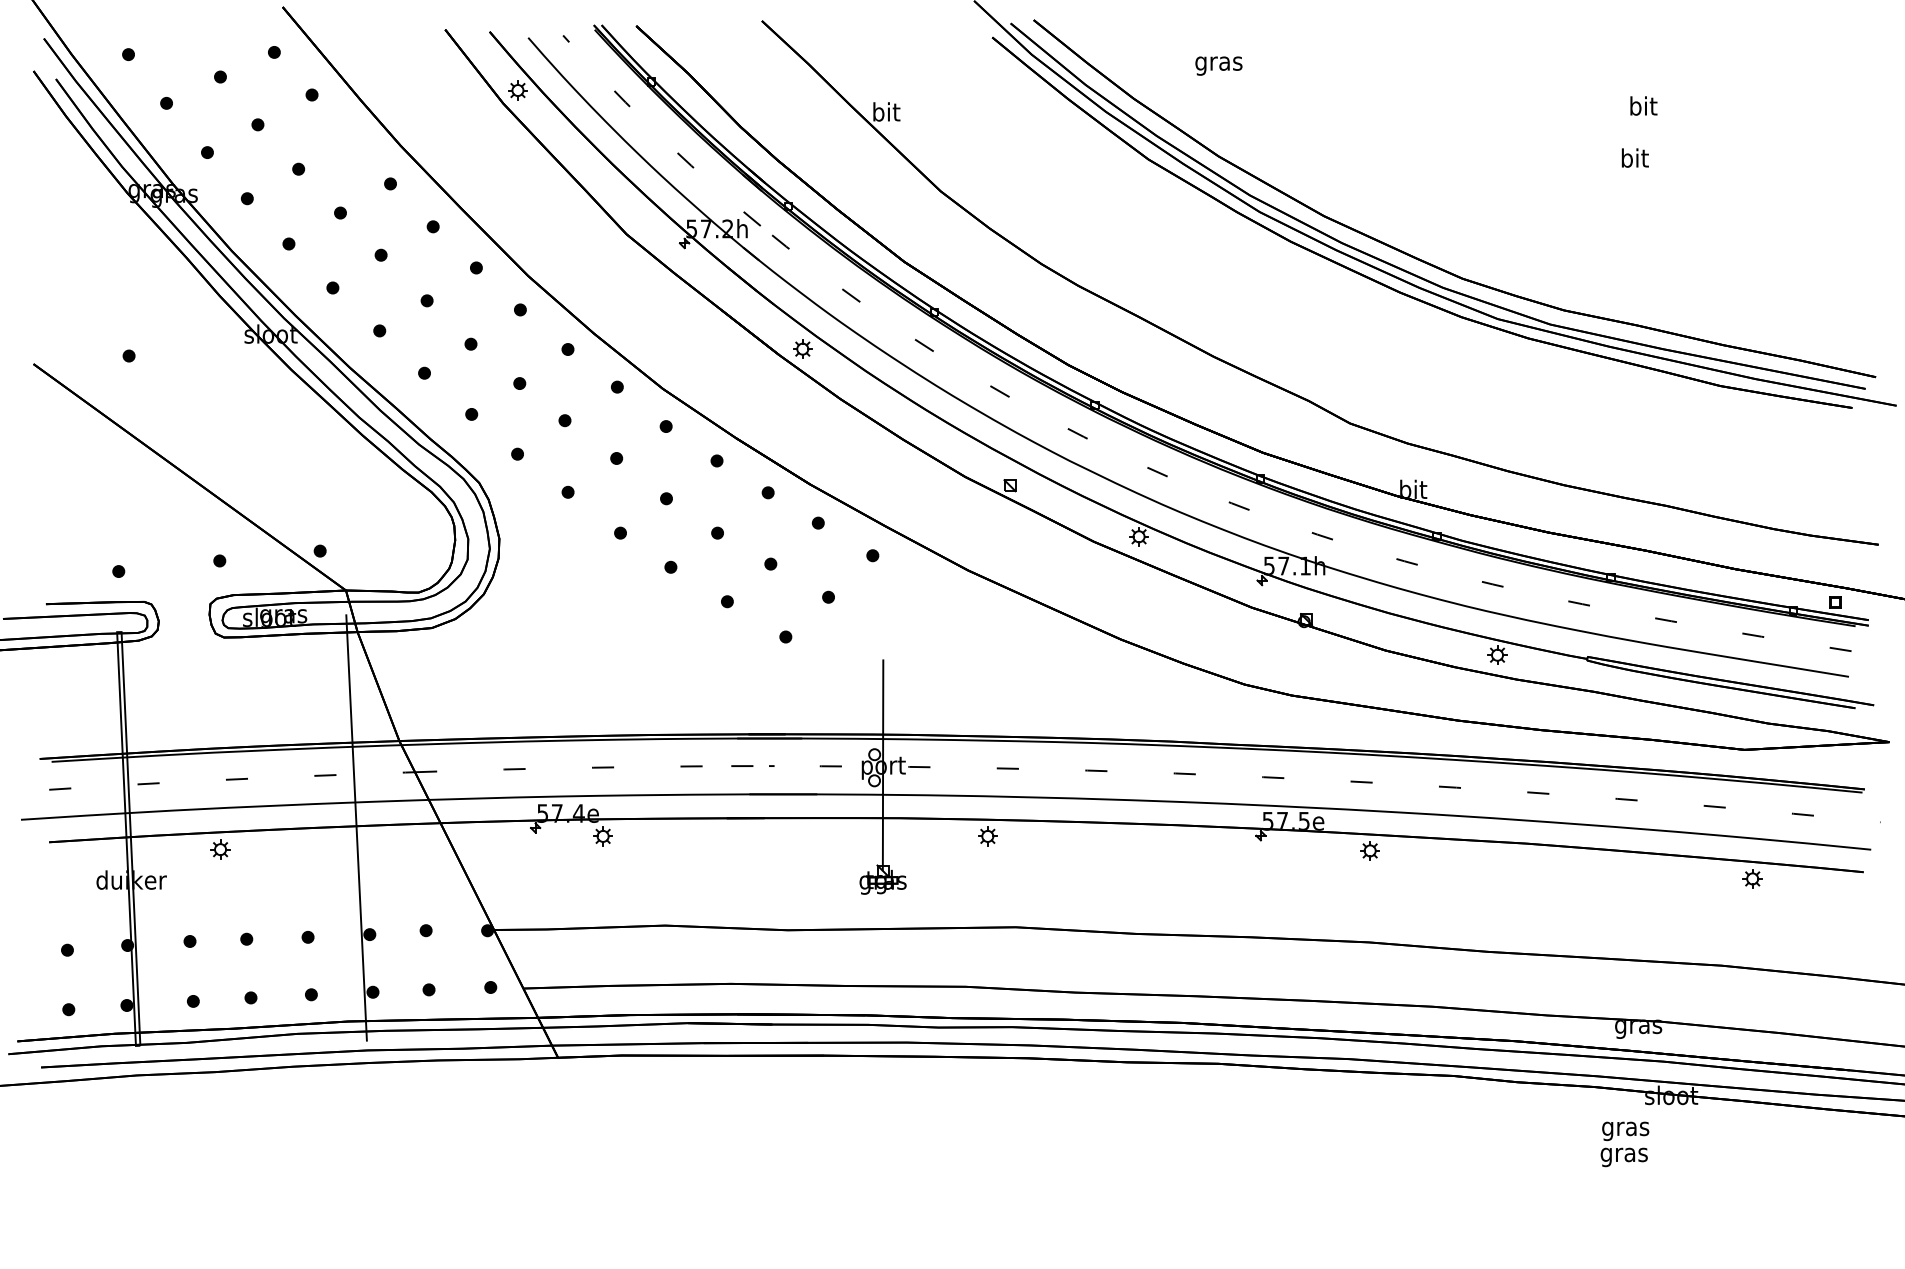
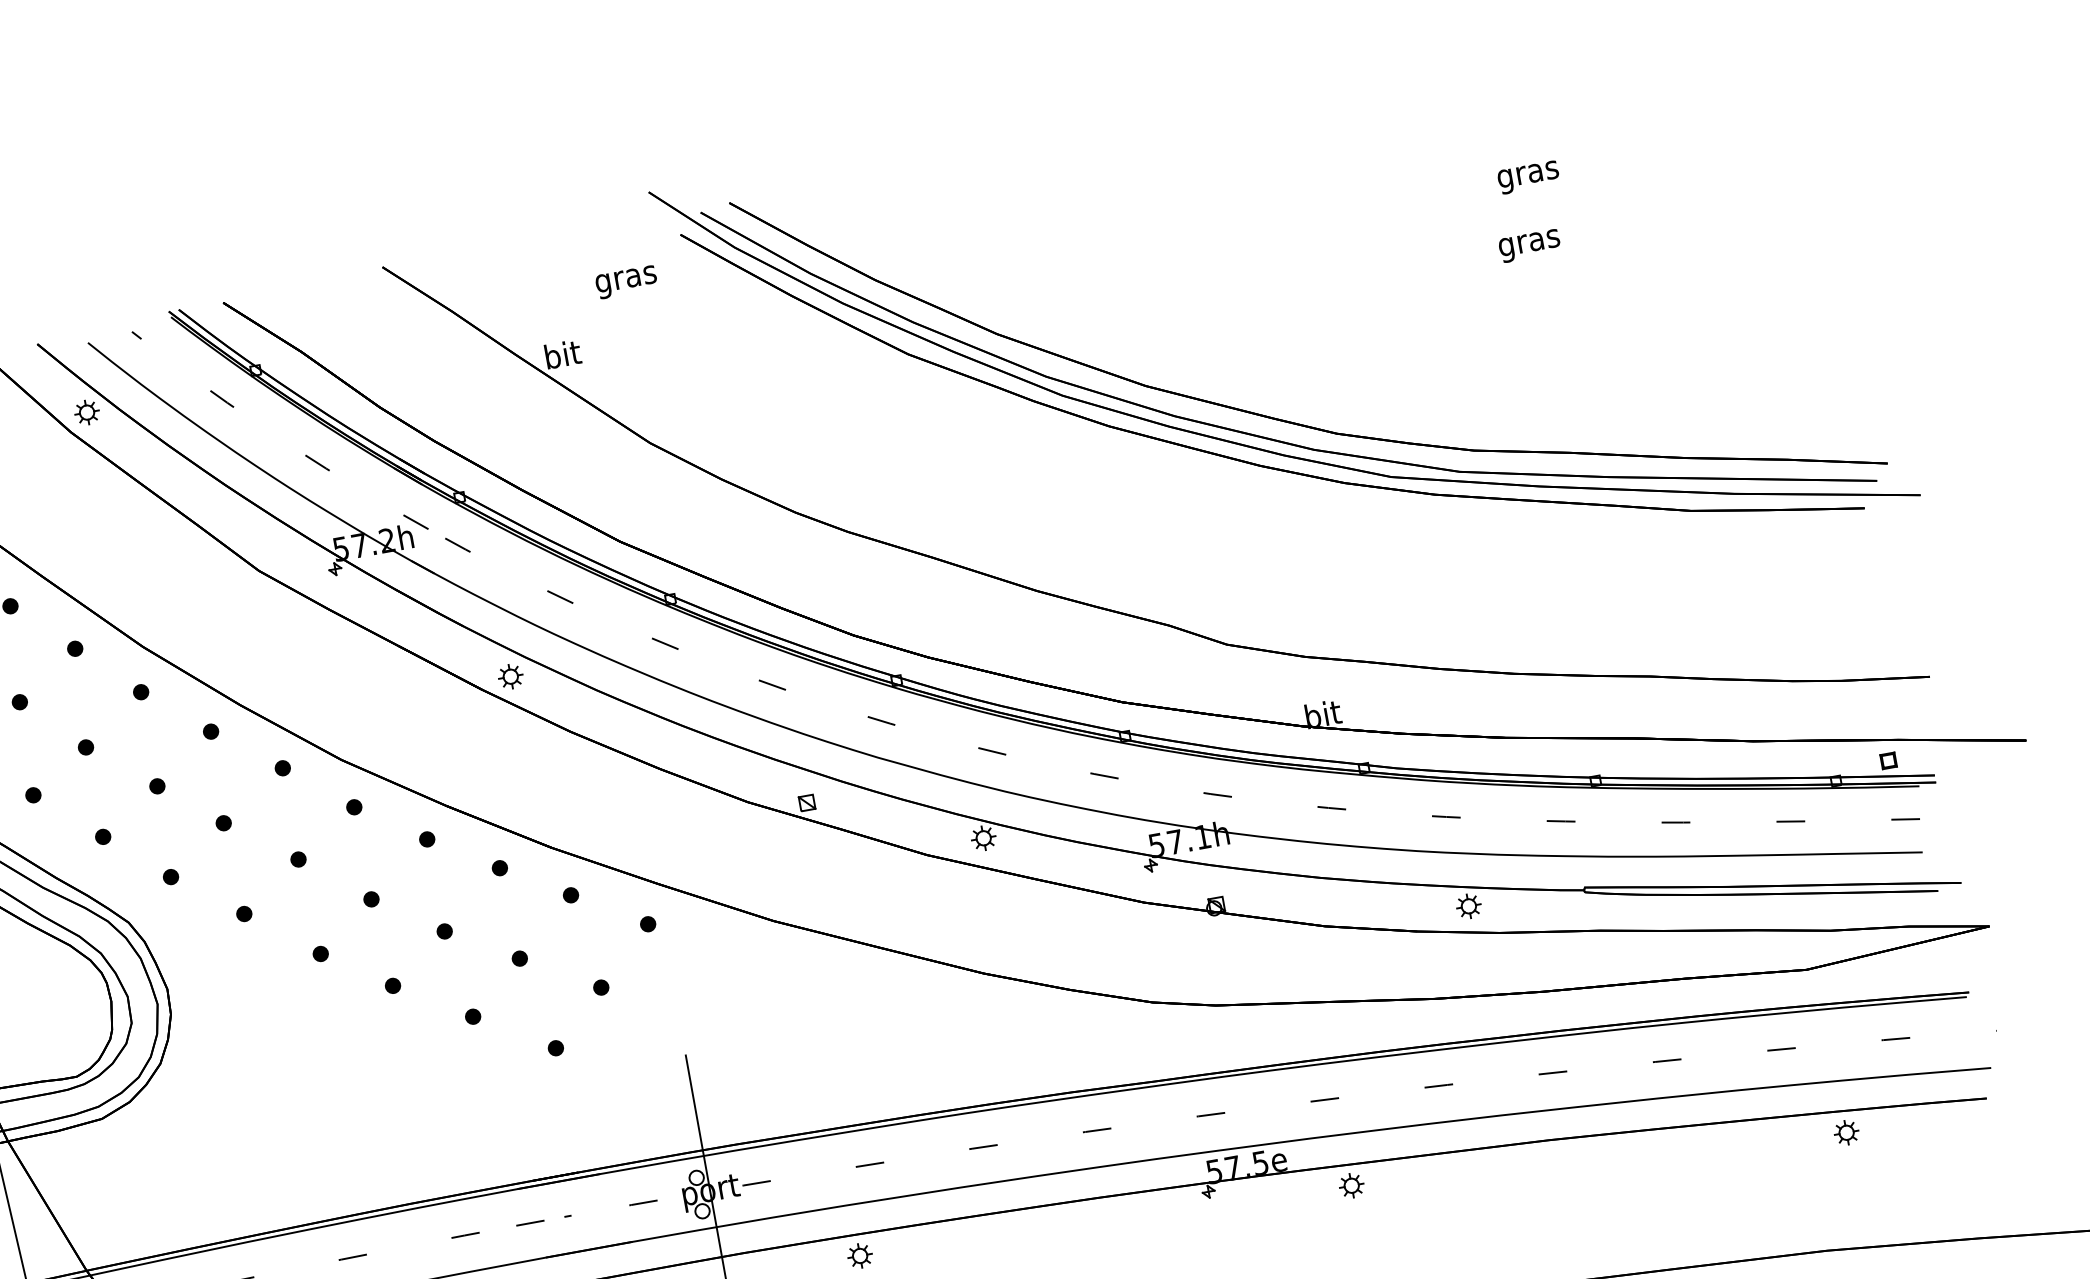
text: (1218, 65) -> (625, 281), moved
text: (1642, 108) -> (1527, 174), bit -> gras
text: (1634, 160) -> (1529, 242), bit -> gras

